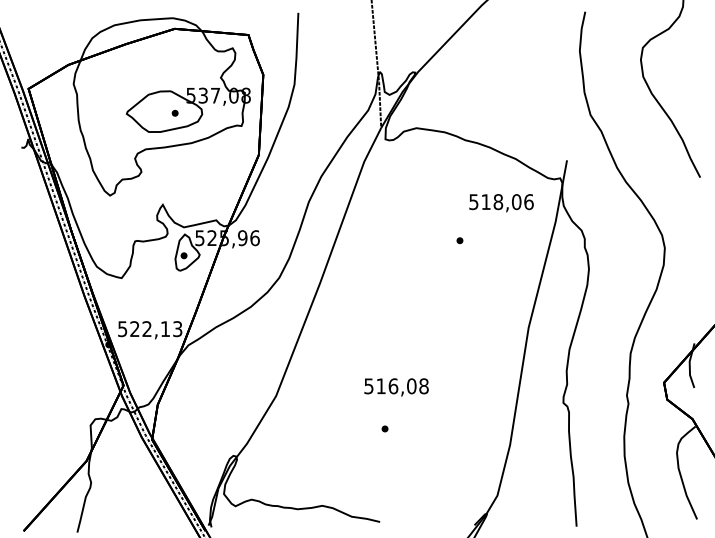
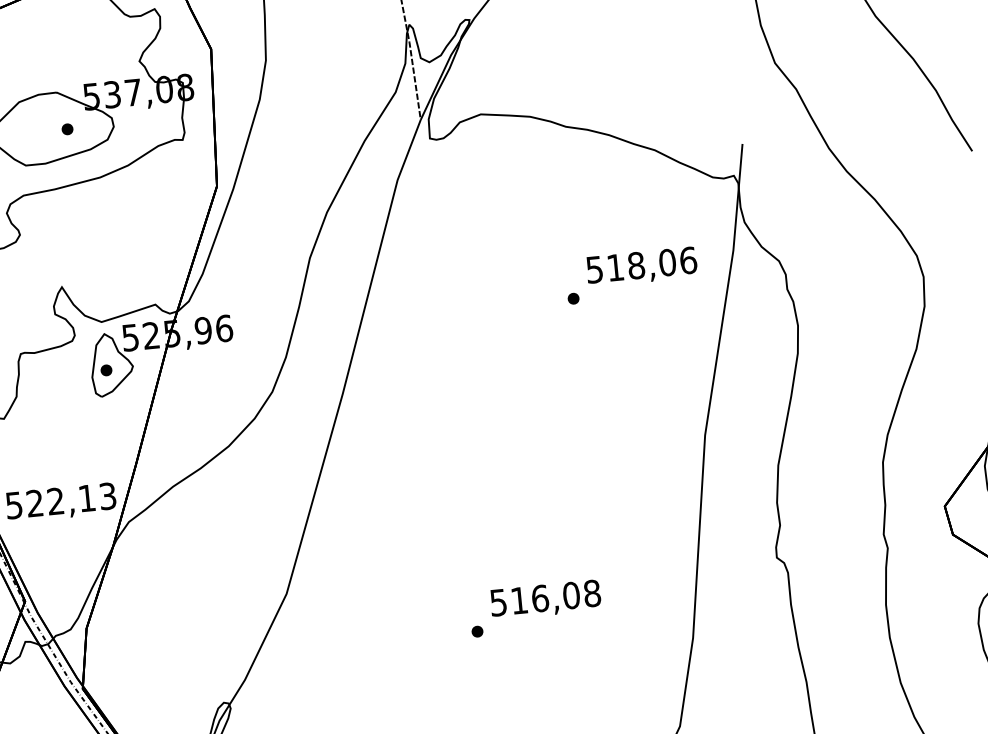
text: (501, 203) -> (641, 267), moved
text: (396, 387) -> (545, 600), moved

